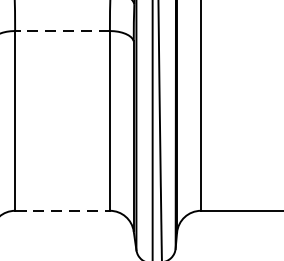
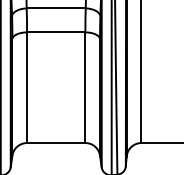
line: (61, 31) -> (55, 32), dashed -> solid
line: (62, 211) -> (56, 143), dashed -> solid

